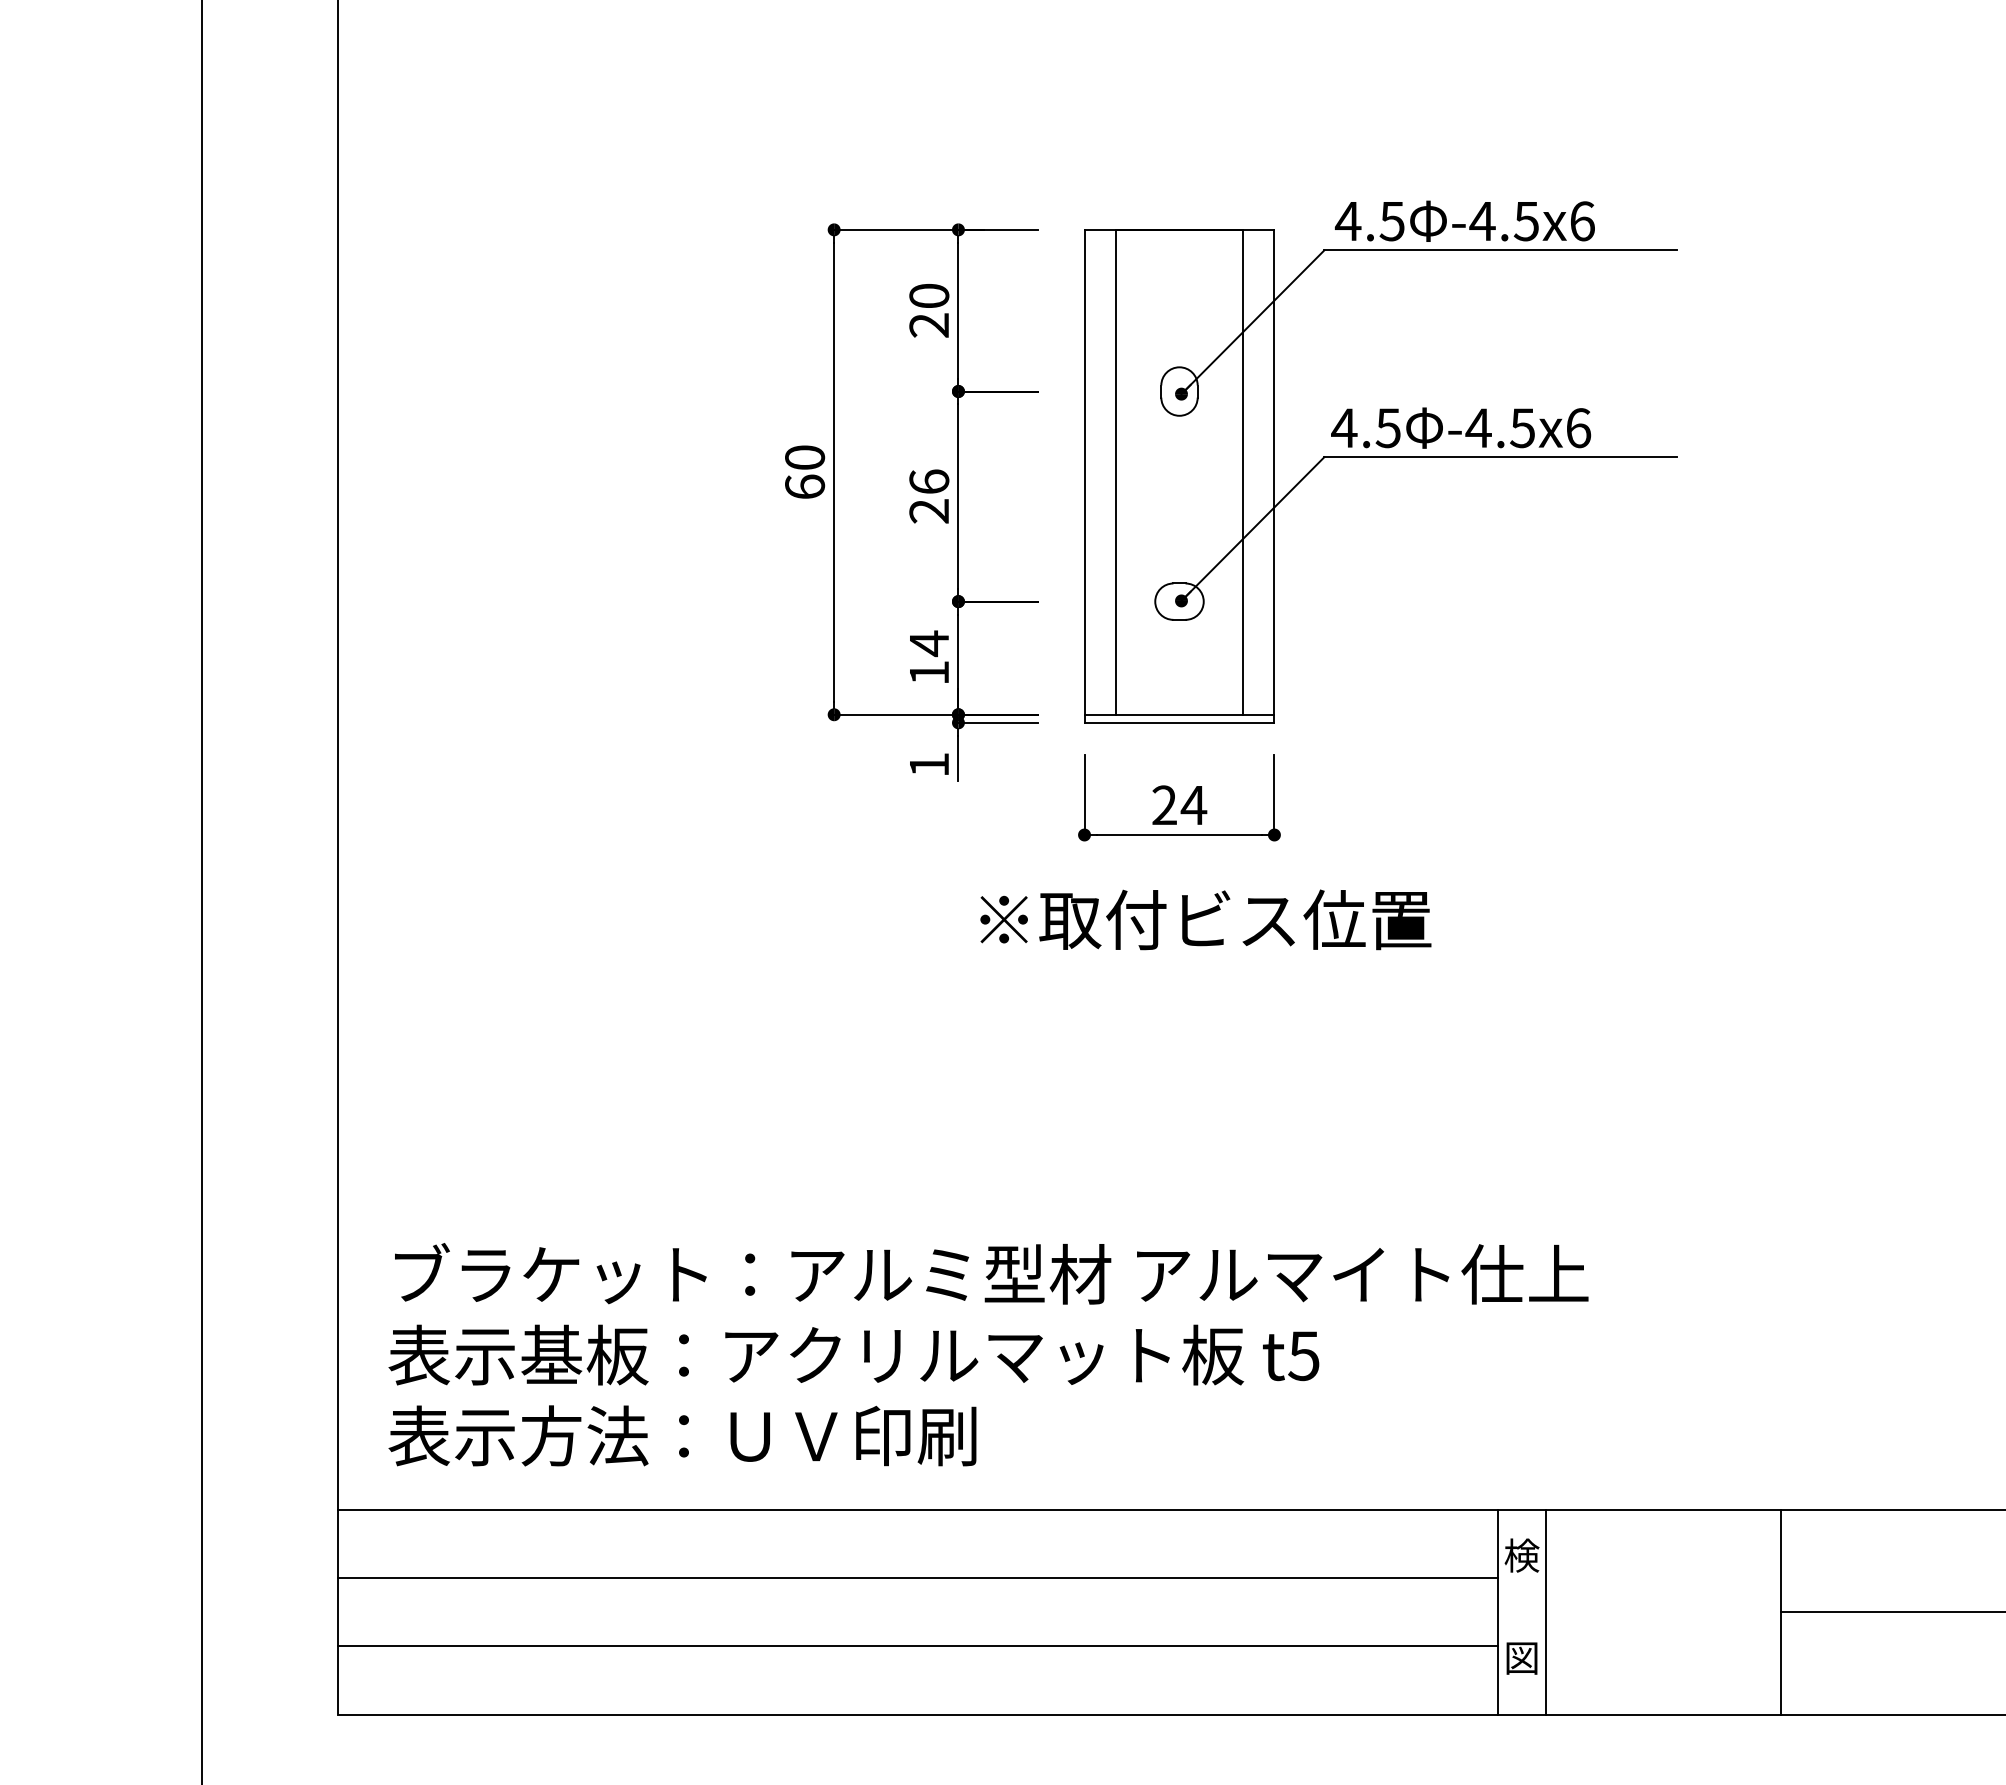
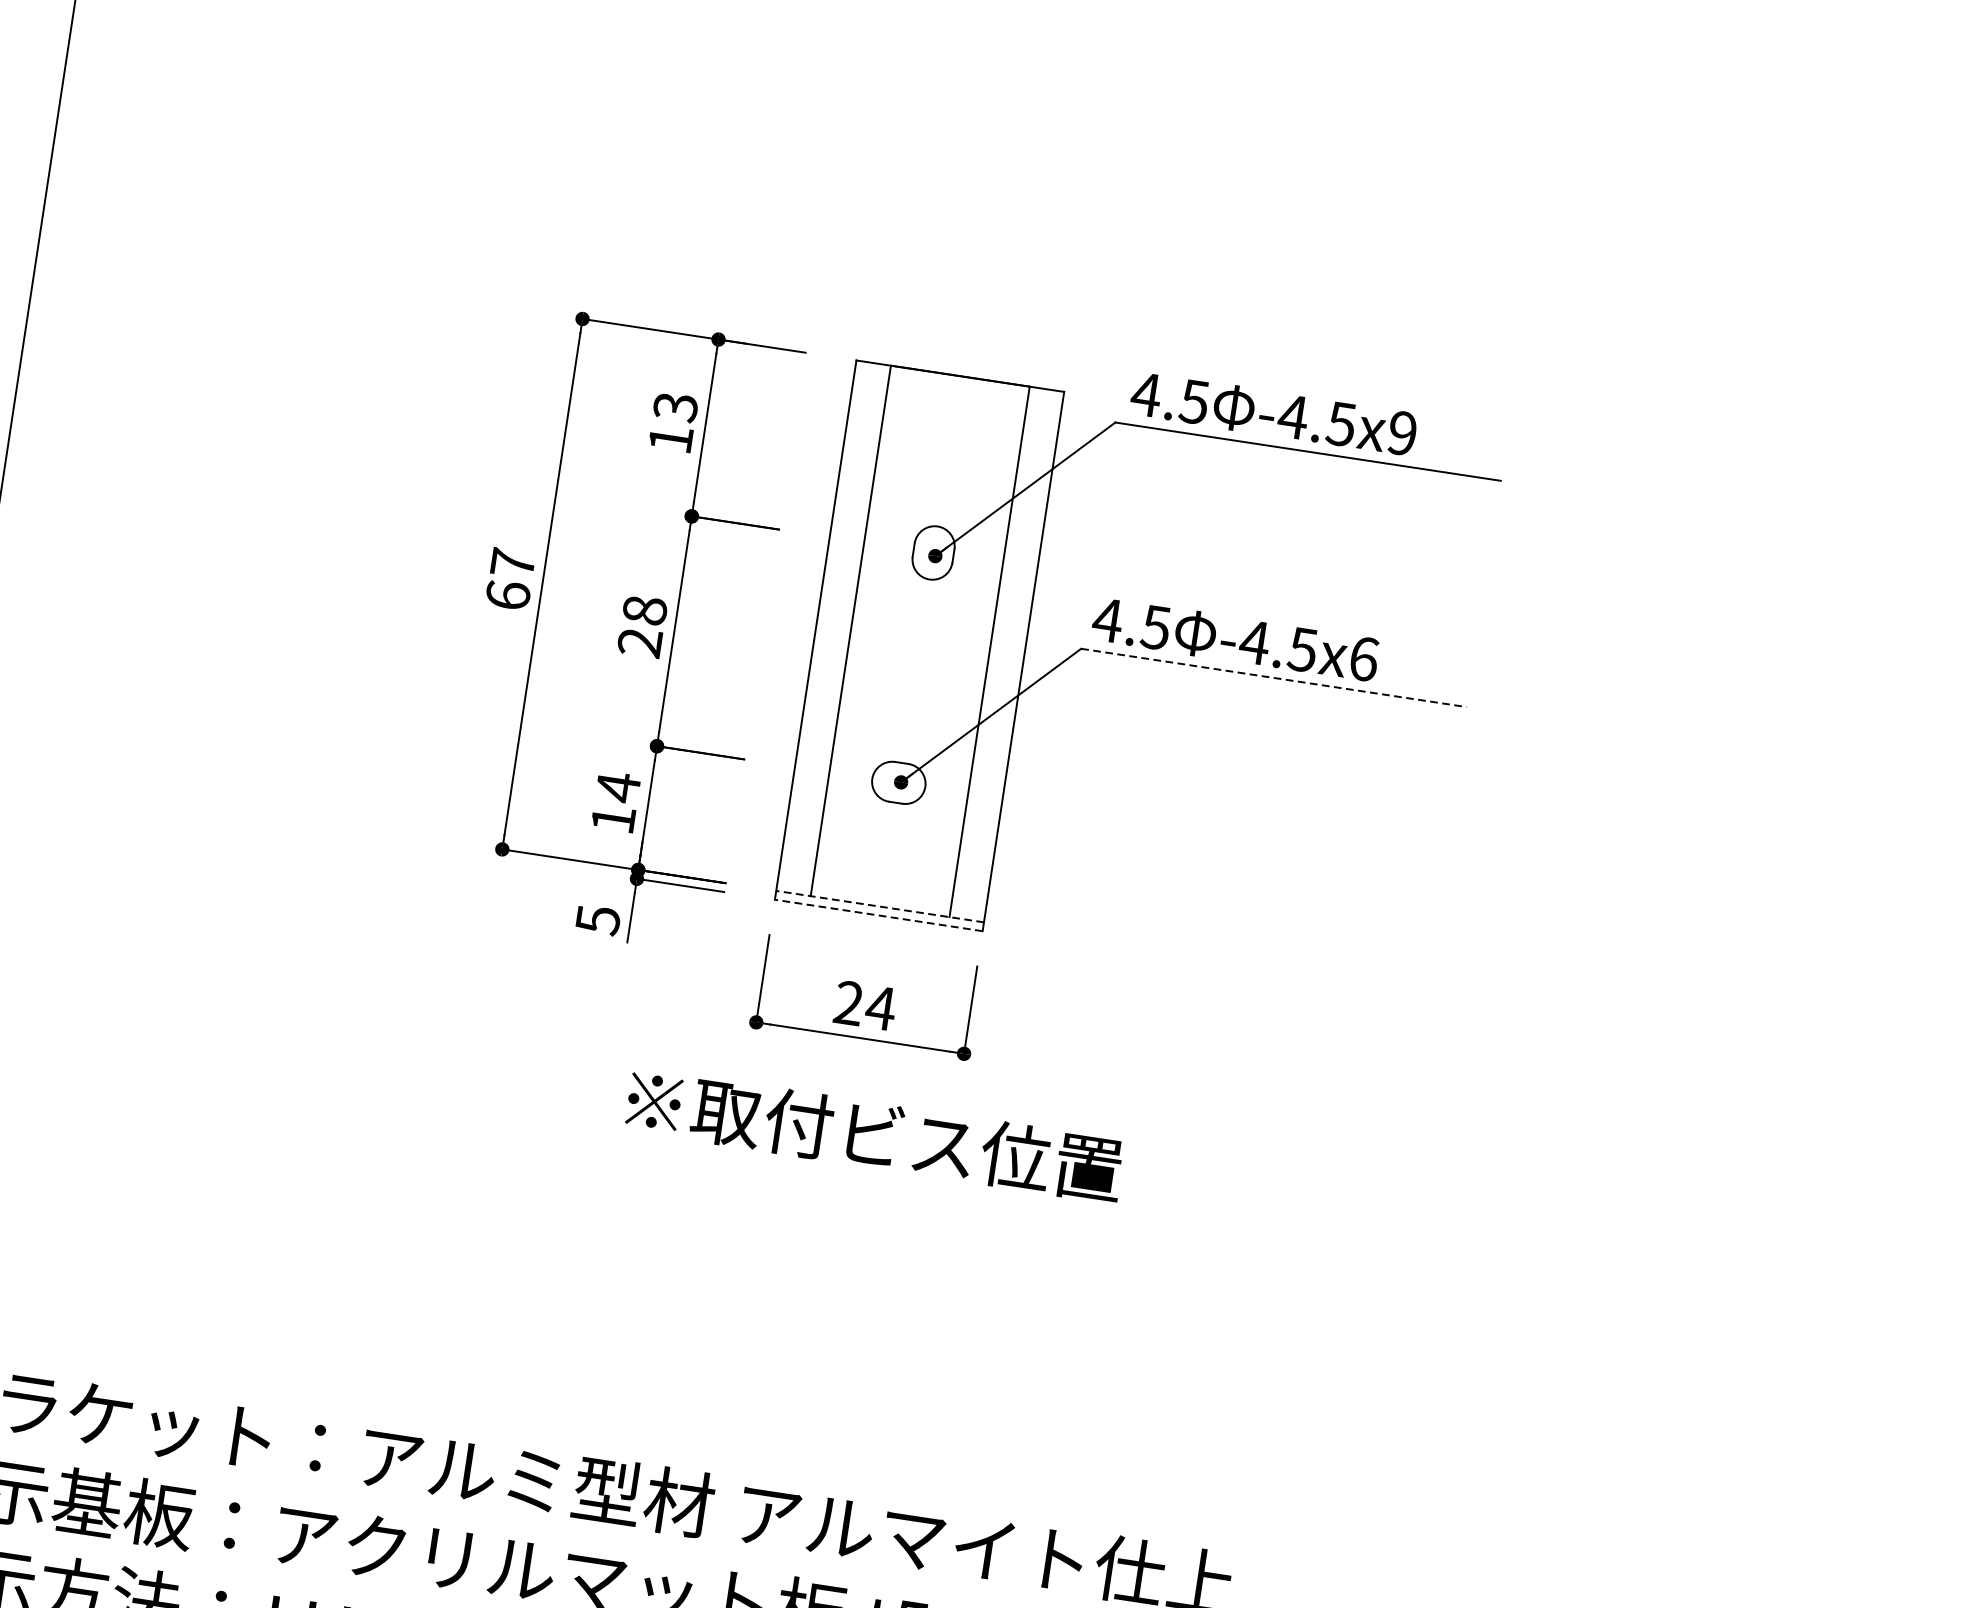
text: (1582, 221) -> (1402, 433), -4.5x6 -> -4.5x9
text: (929, 310) -> (673, 422), 20 -> 13
text: (805, 457) -> (513, 563), 60 -> 67
line: (1501, 457) -> (1274, 678), solid -> dashed
text: (929, 481) -> (645, 610), 26 -> 28
line: (1179, 714) -> (880, 906), solid -> dashed
line: (1179, 722) -> (878, 915), solid -> dashed
text: (929, 765) -> (598, 920), 1 -> 5

